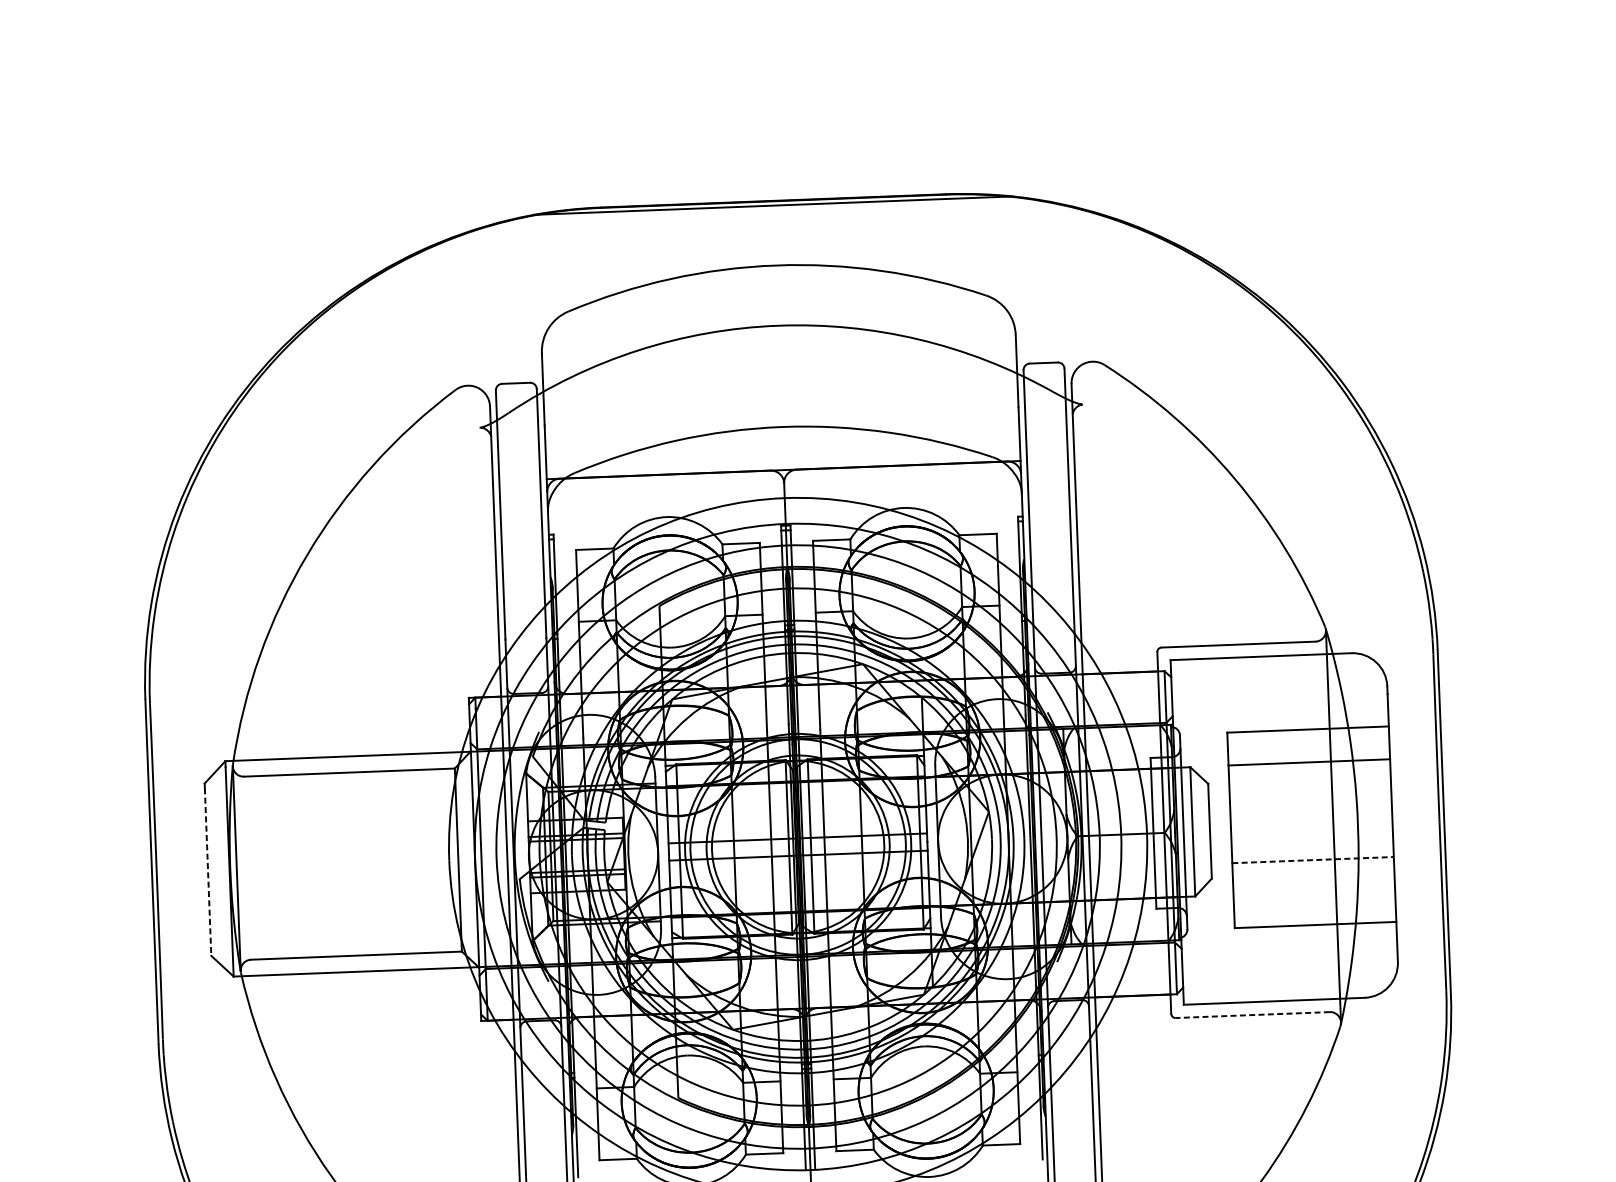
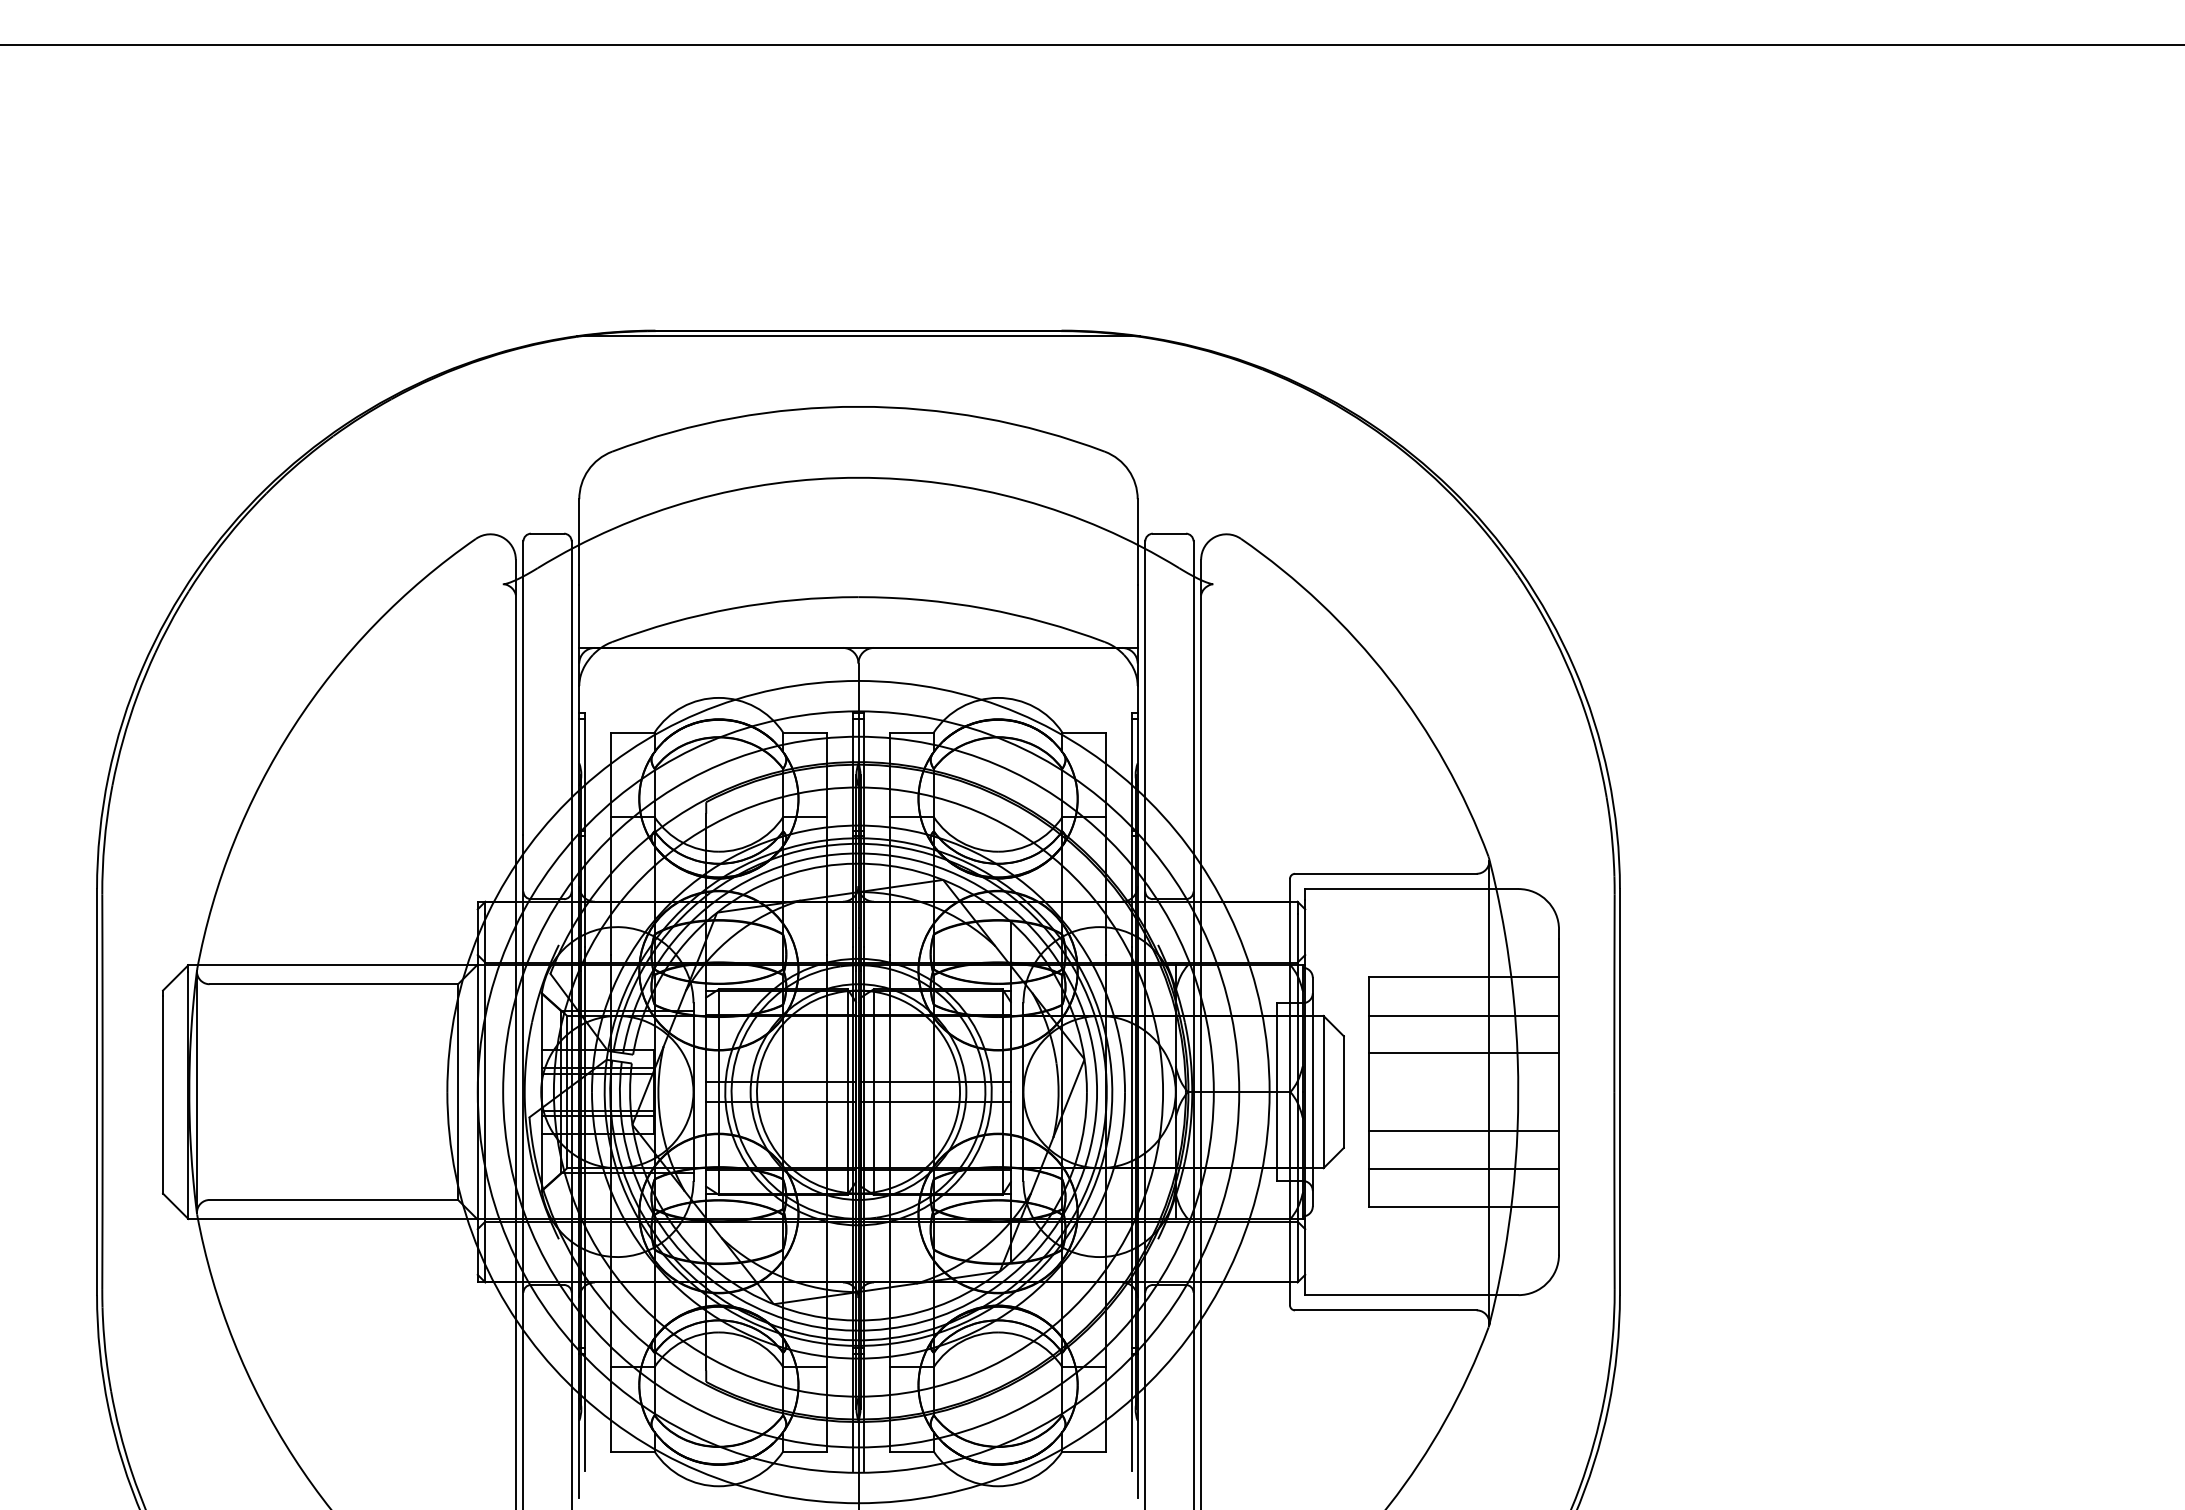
line: (1310, 794) -> (1463, 1053), added
line: (1313, 859) -> (1464, 1130), dashed -> solid
line: (208, 871) -> (163, 1094), dashed -> solid
line: (1314, 892) -> (1463, 1168), added
line: (1252, 1015) -> (1385, 1310), dashed -> solid

